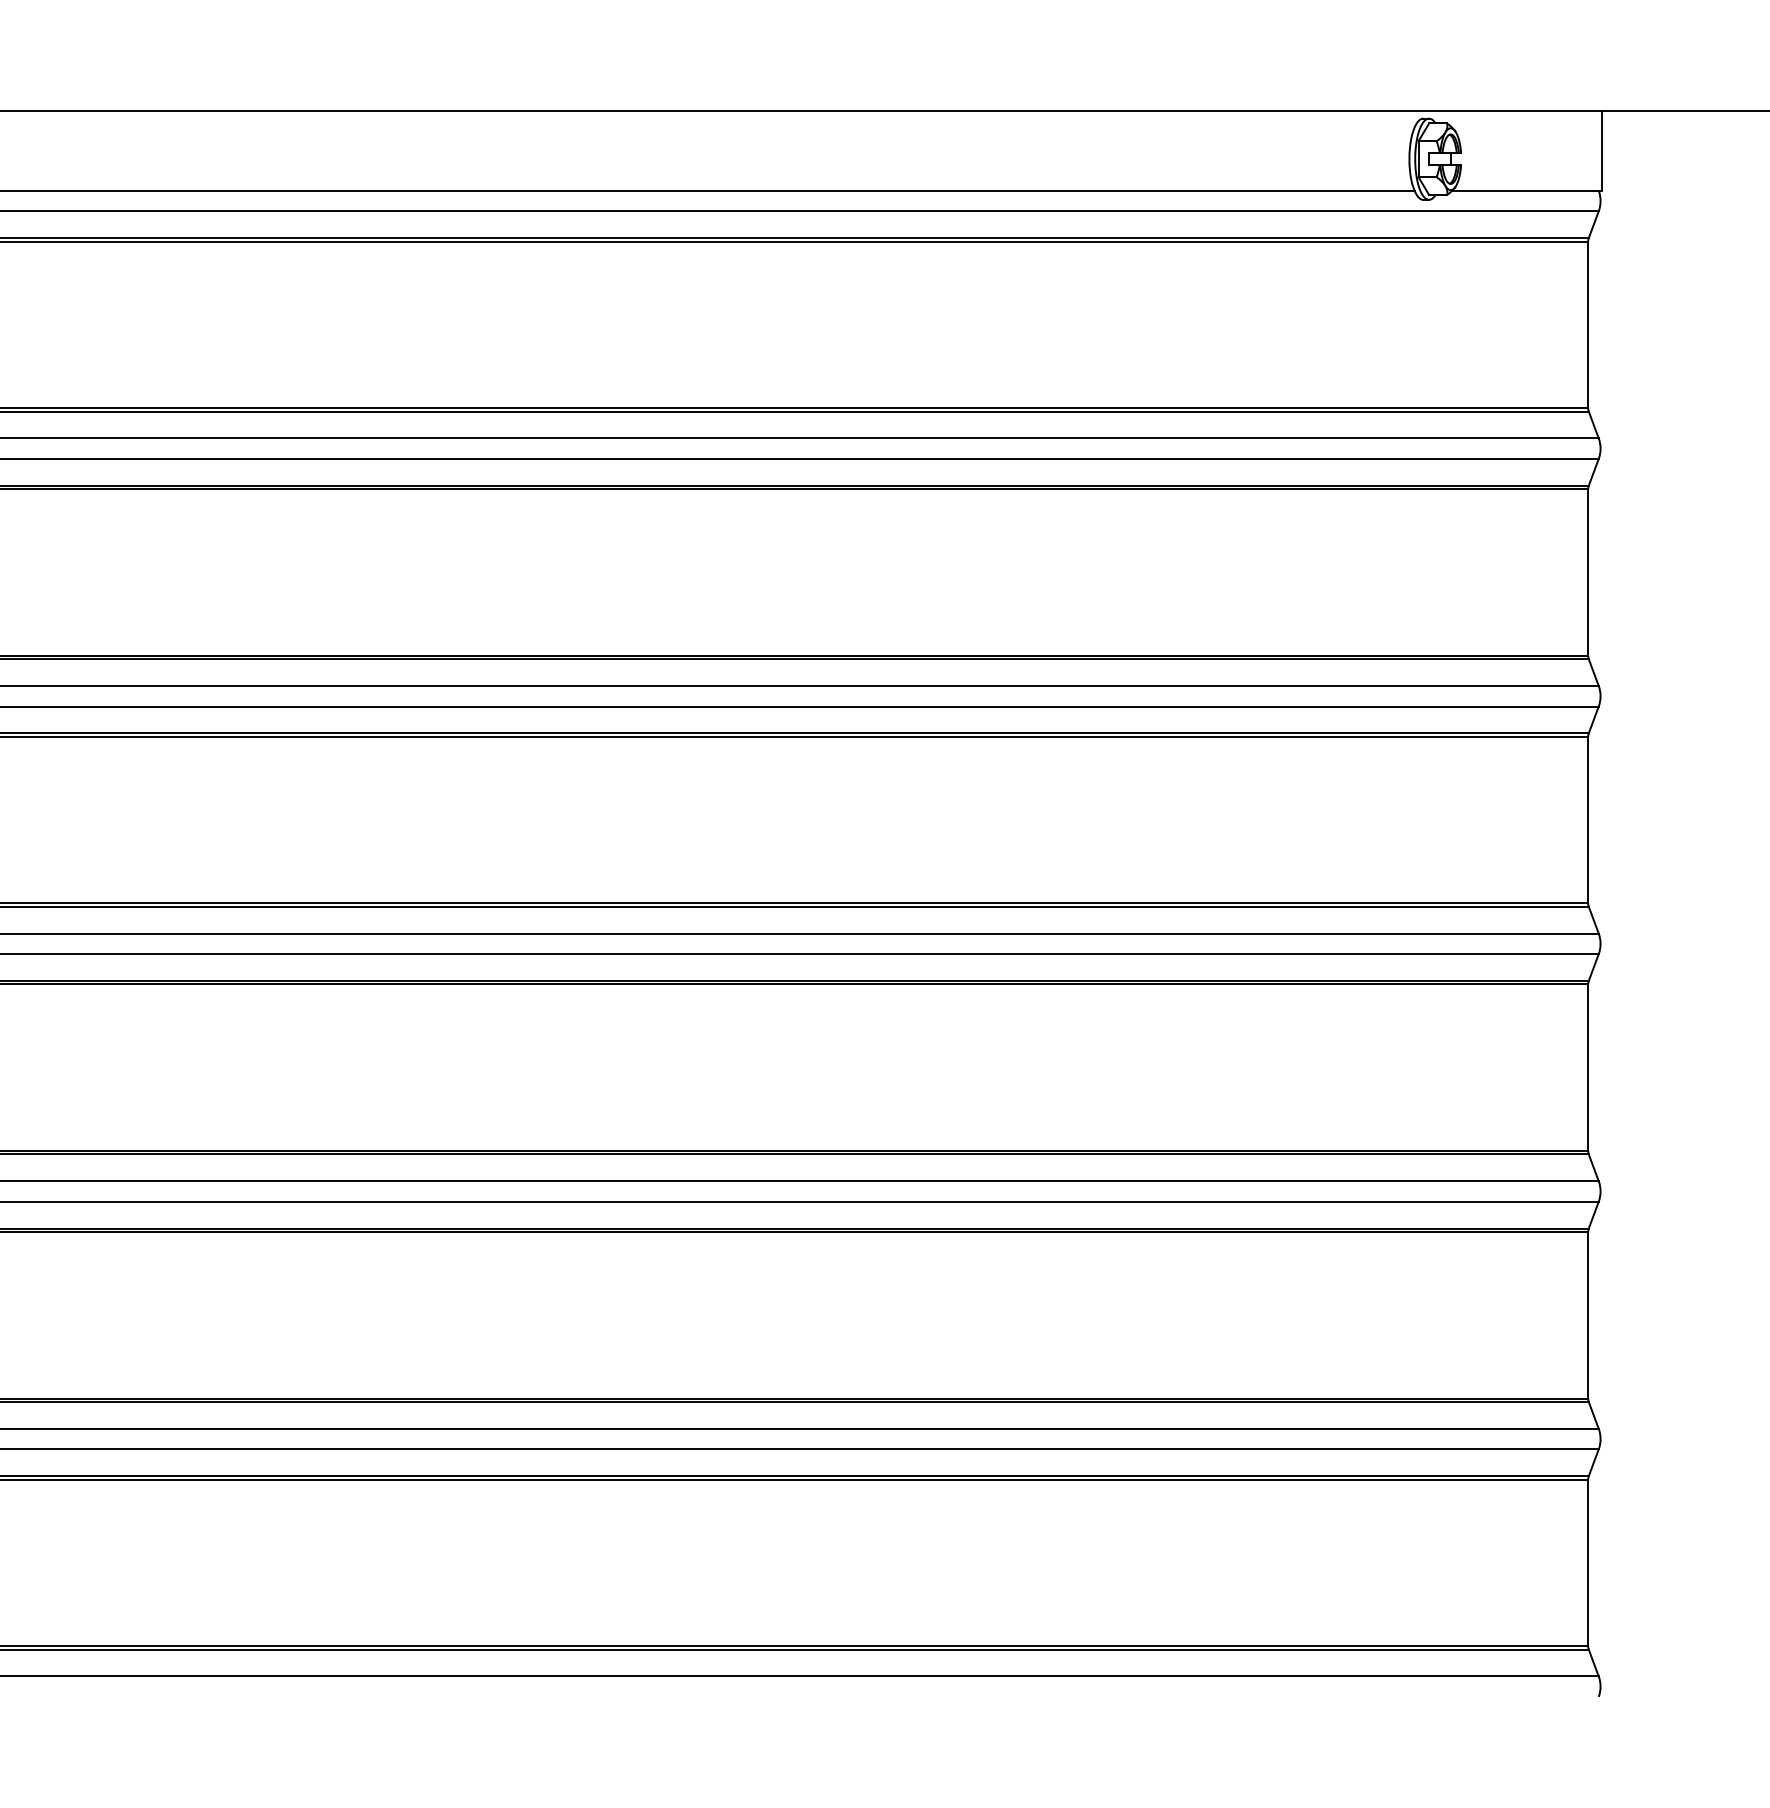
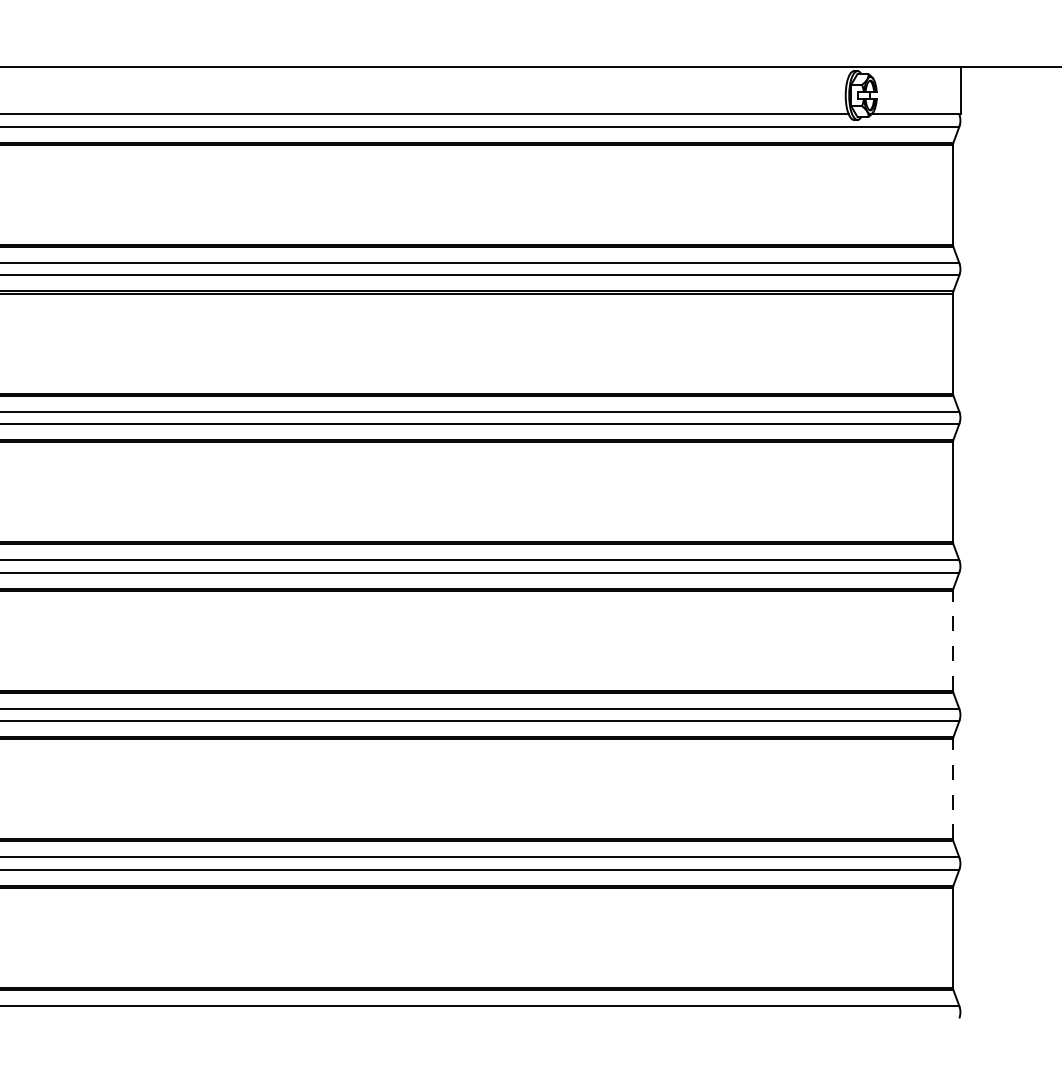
line: (1589, 1067) -> (953, 640), solid -> dashed
line: (1589, 1313) -> (953, 788), solid -> dashed

